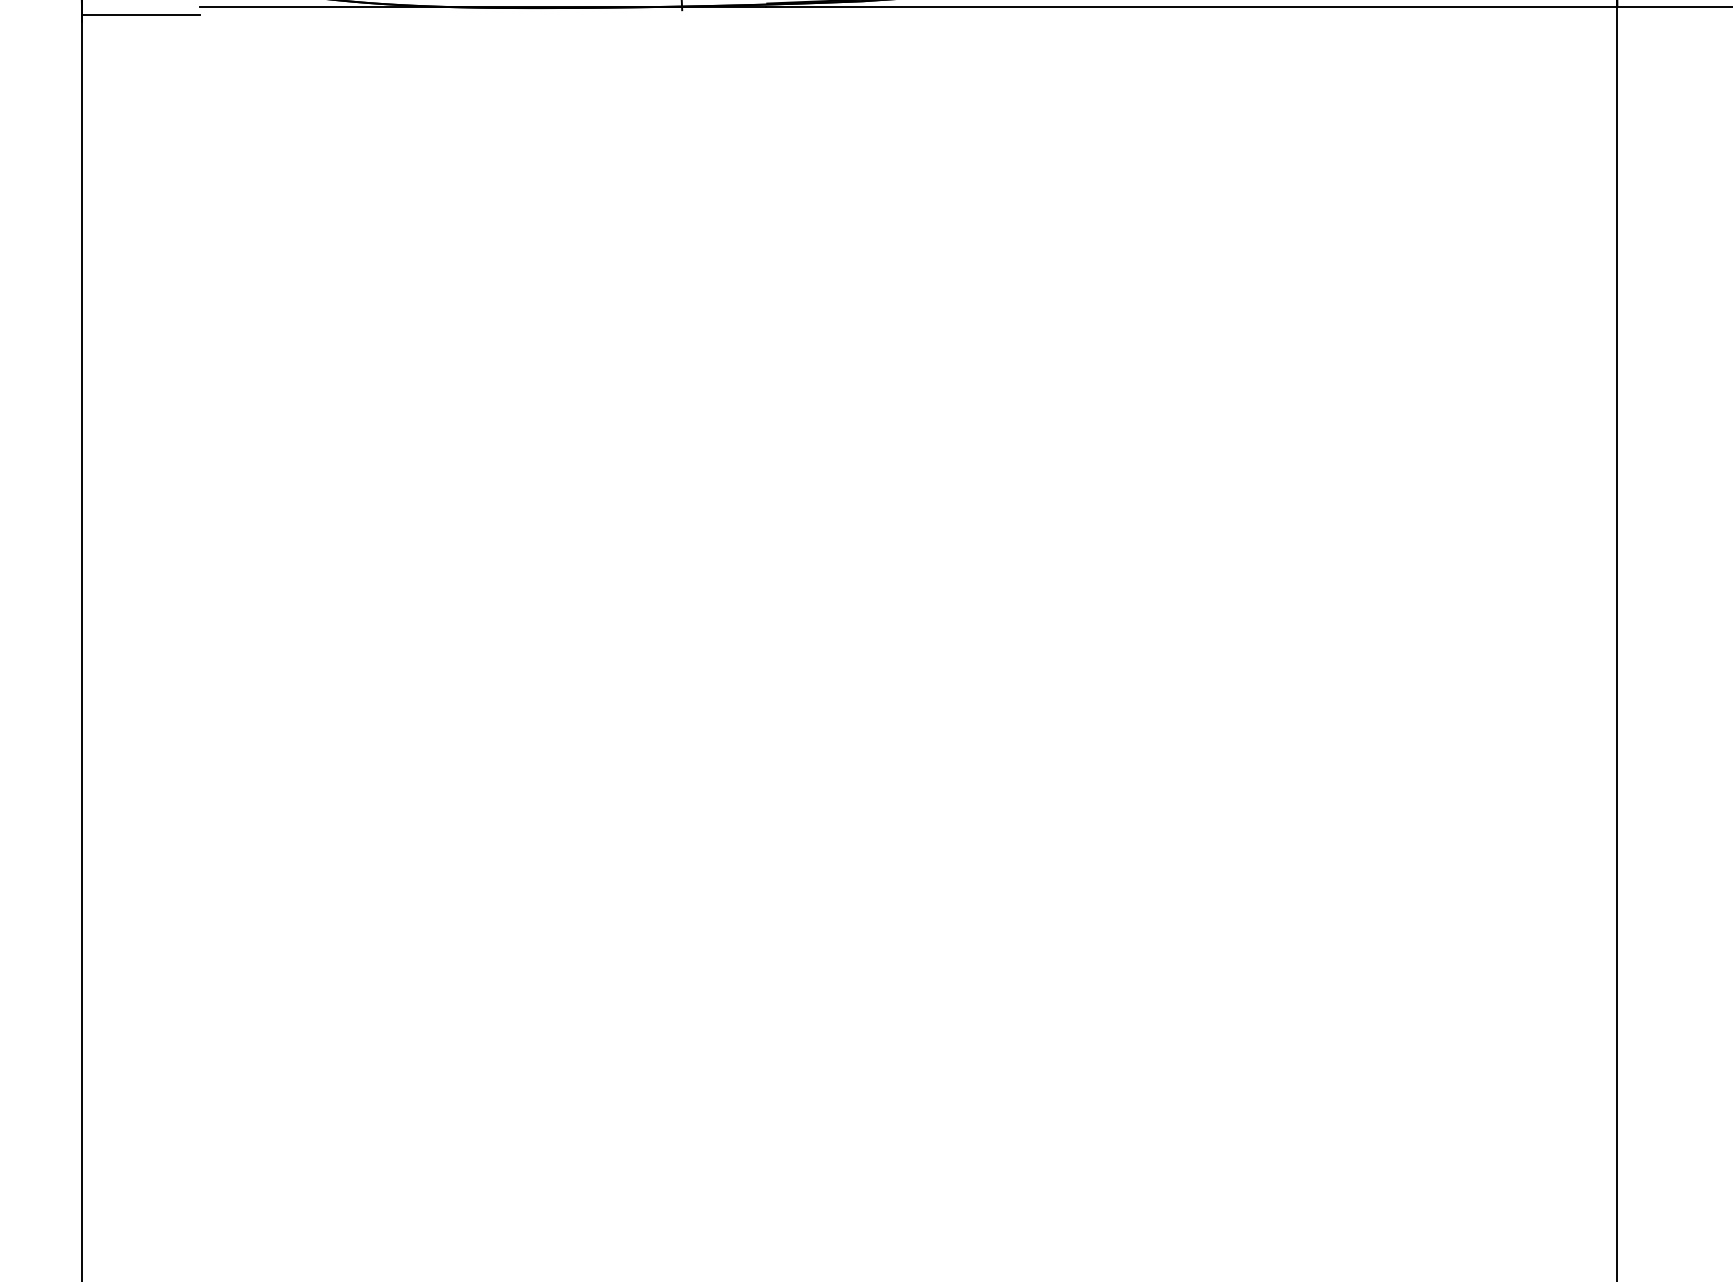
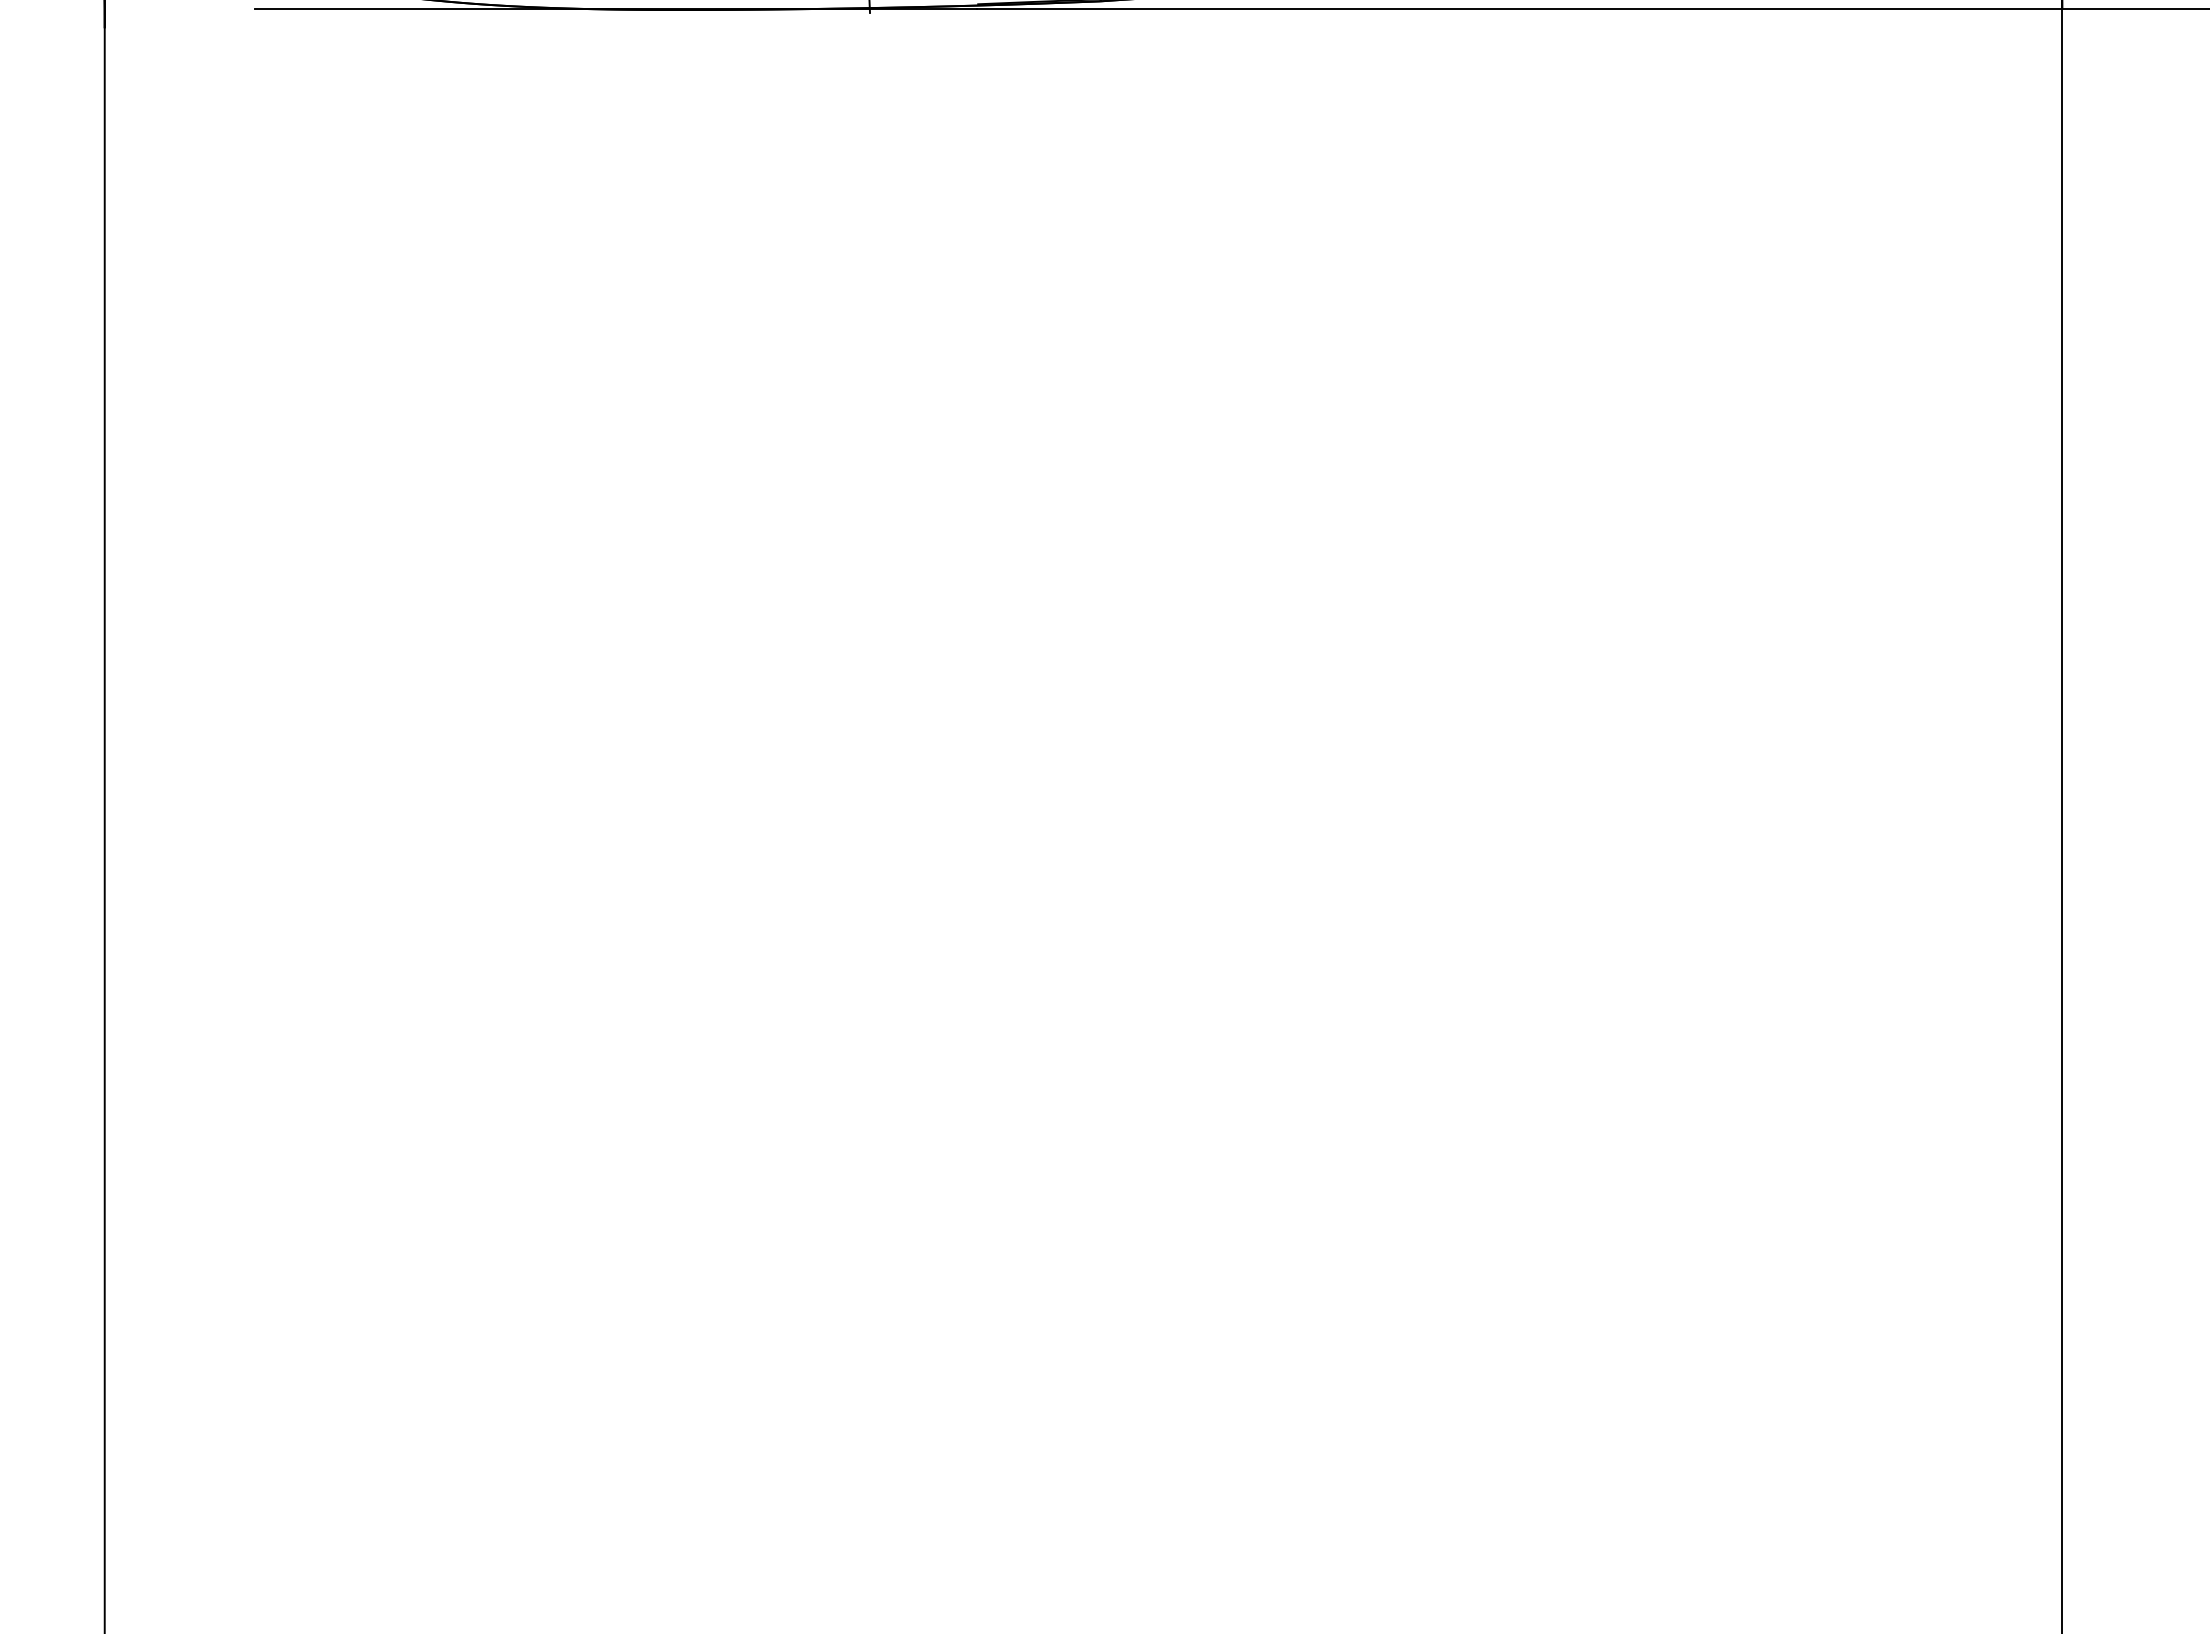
line: (140, 14) -> (179, 18), removed

